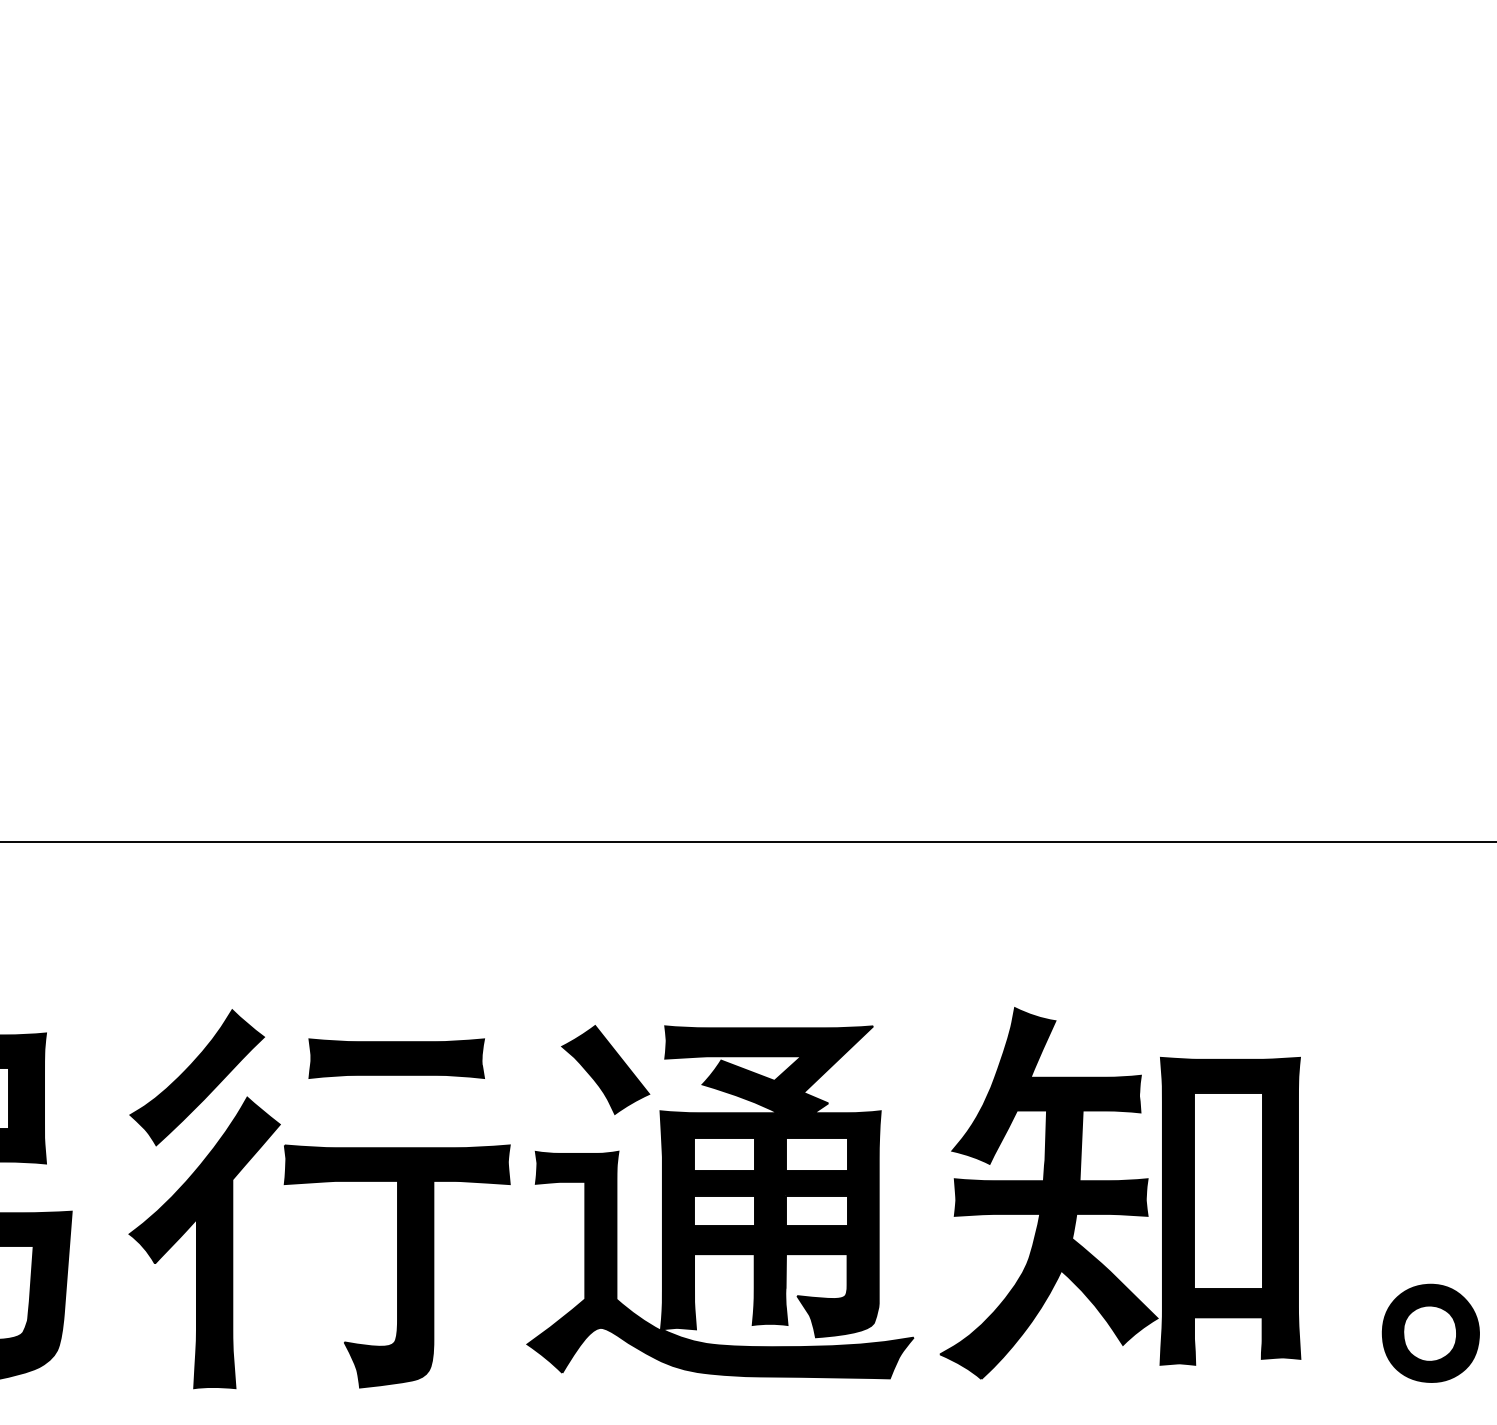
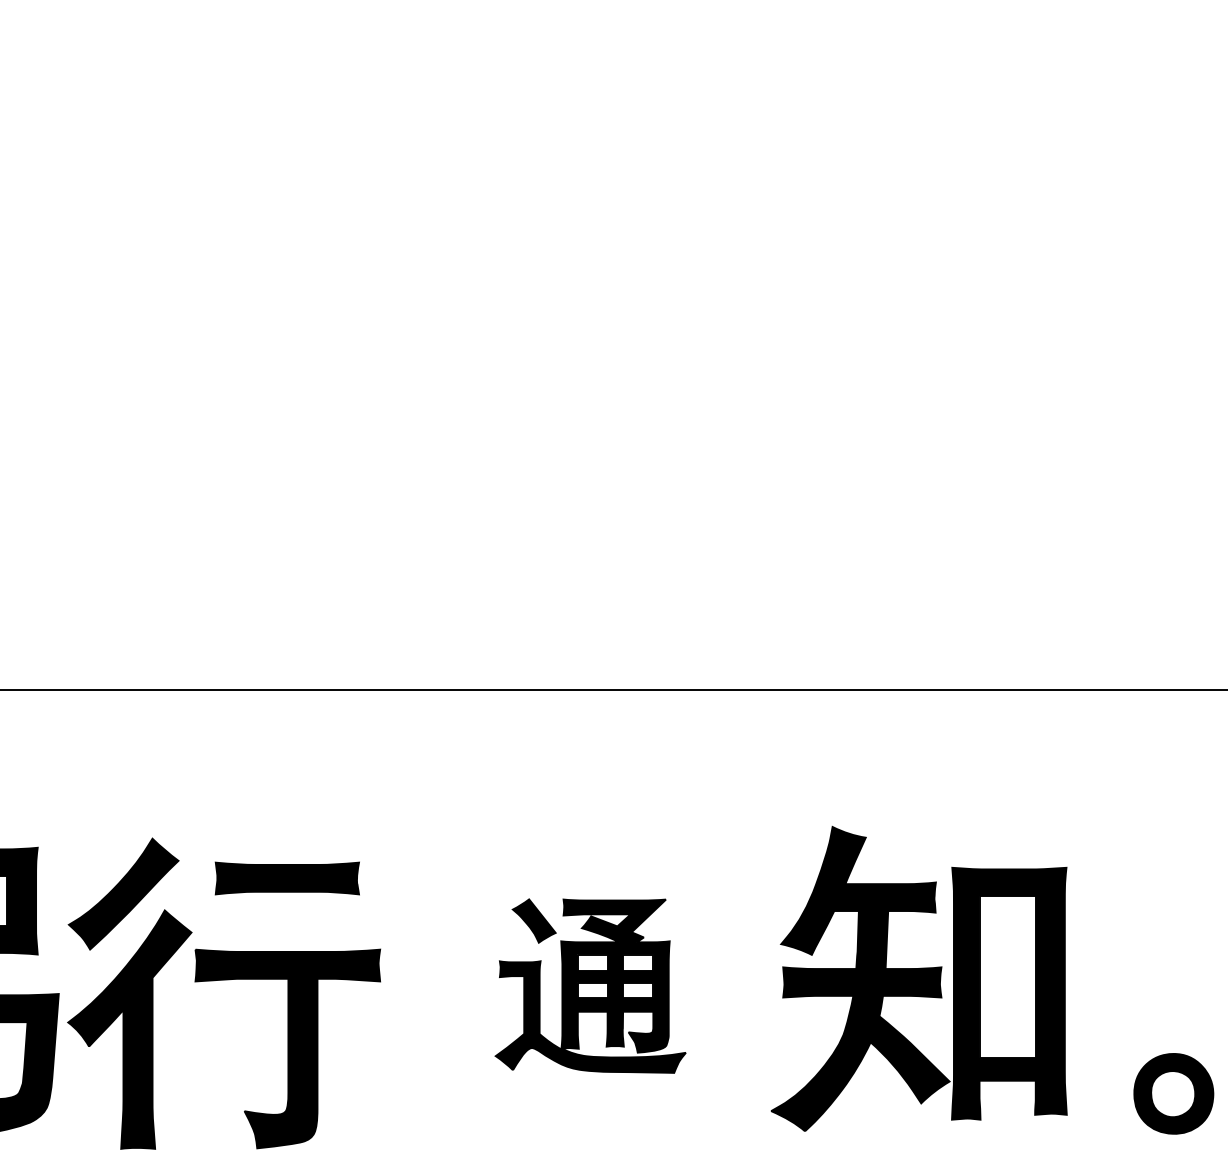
part: (320, 1182) -> (224, 980), moved
part: (719, 1201) -> (590, 985), size x0.6

